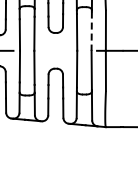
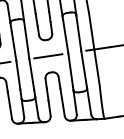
line: (91, 31) -> (78, 33), dashed -> solid
line: (54, 50) -> (47, 56), added

